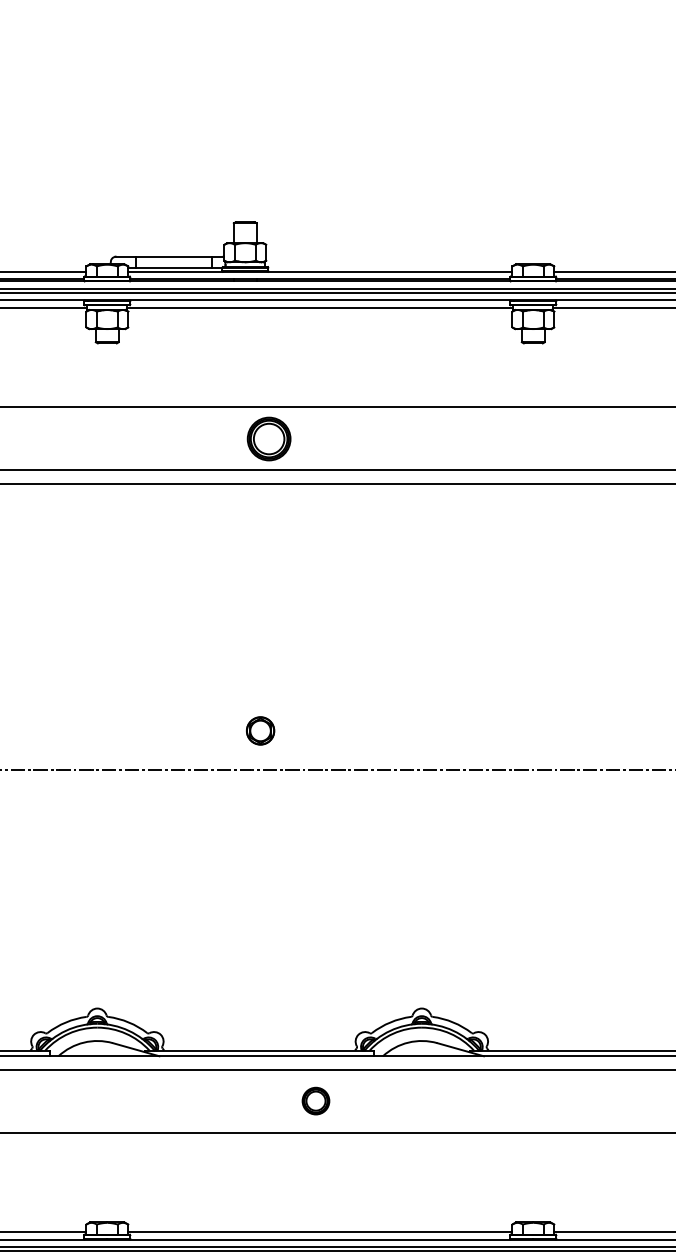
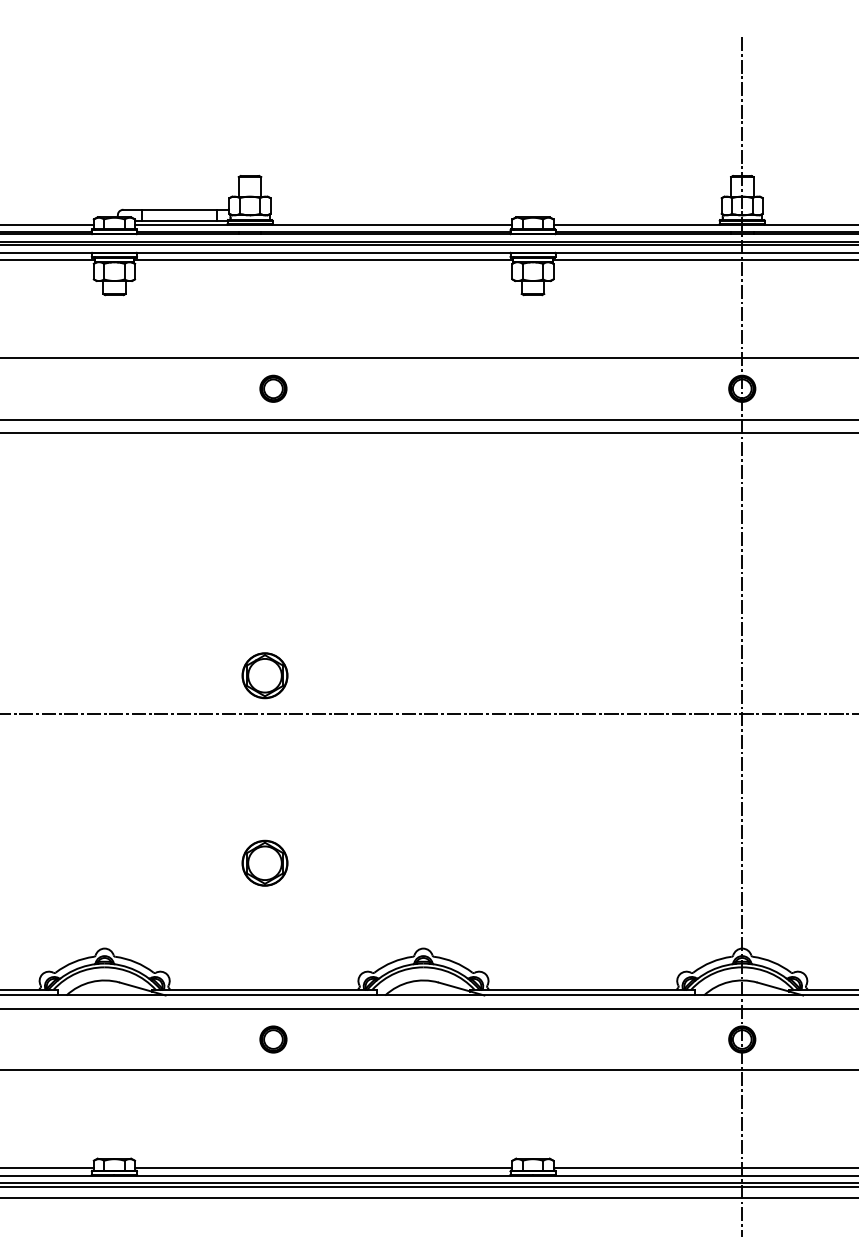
part: (269, 438) -> (273, 388), size x0.62
part: (260, 730) -> (264, 675), size x1.67
part: (260, 920) -> (264, 862), added
part: (316, 1101) -> (273, 1039), moved

